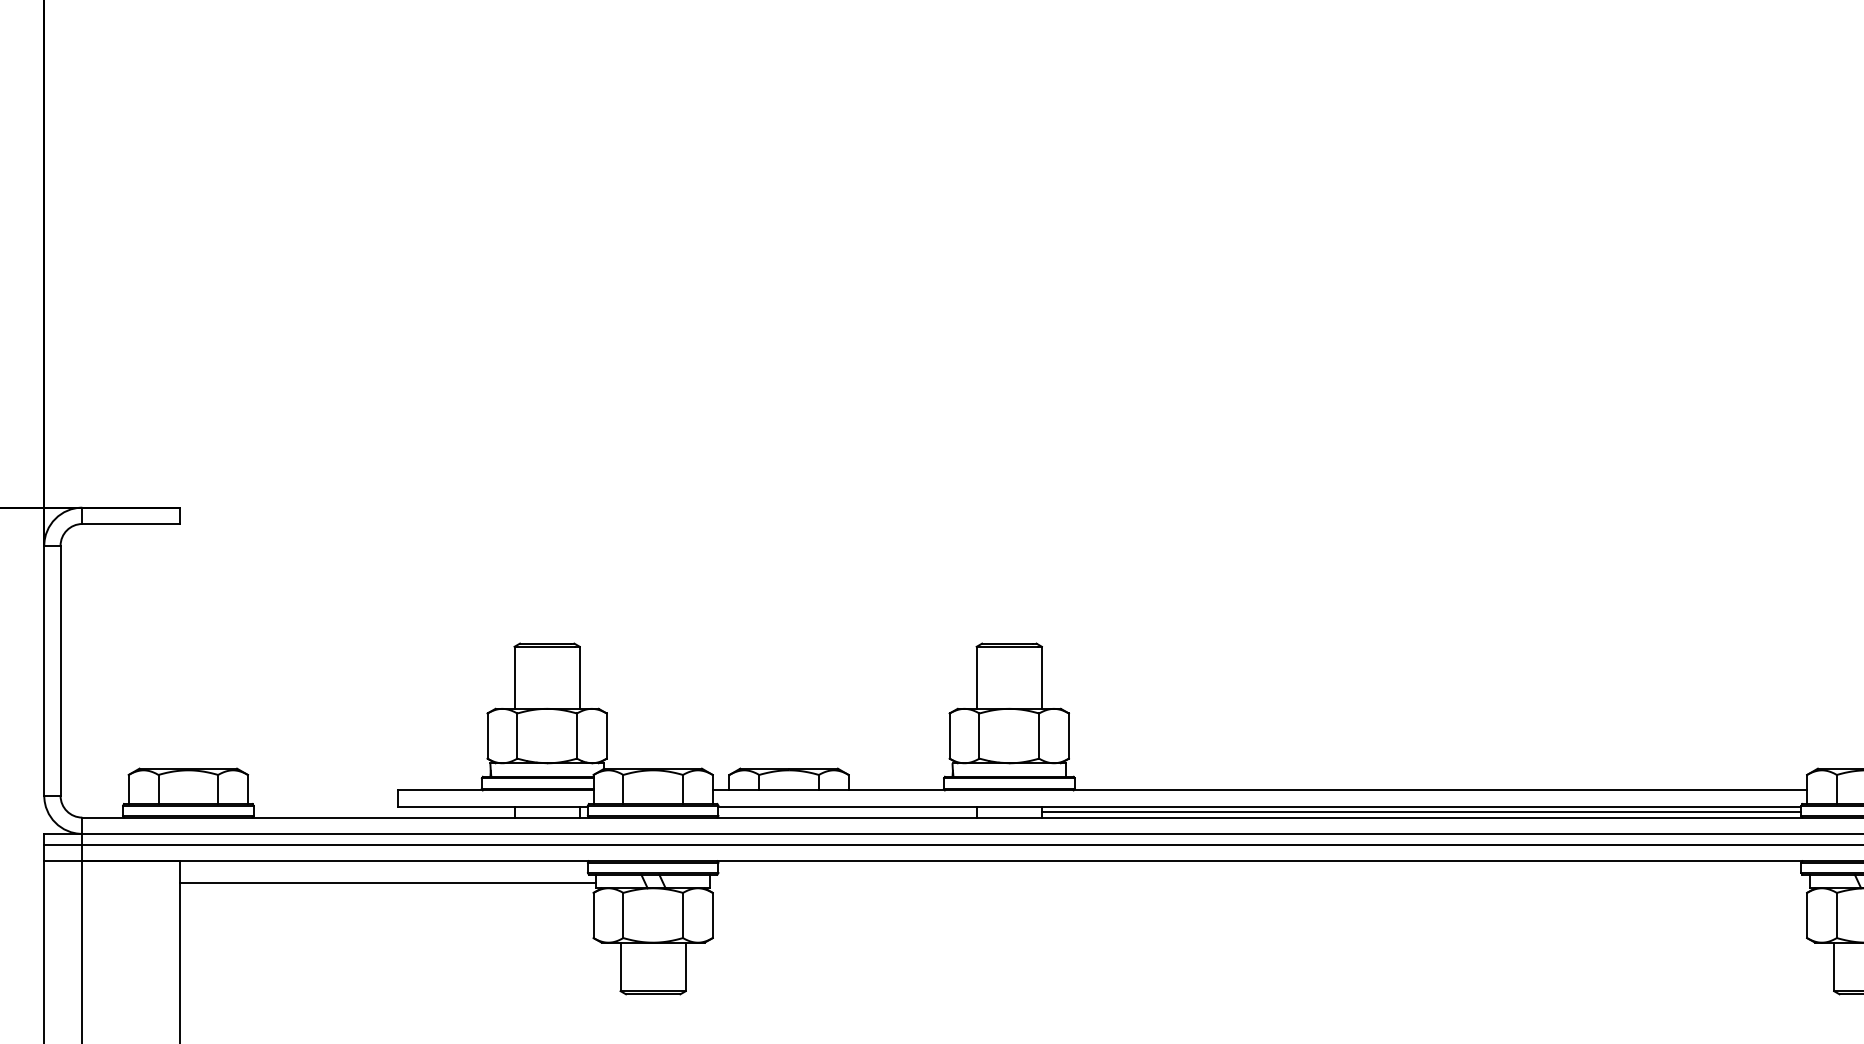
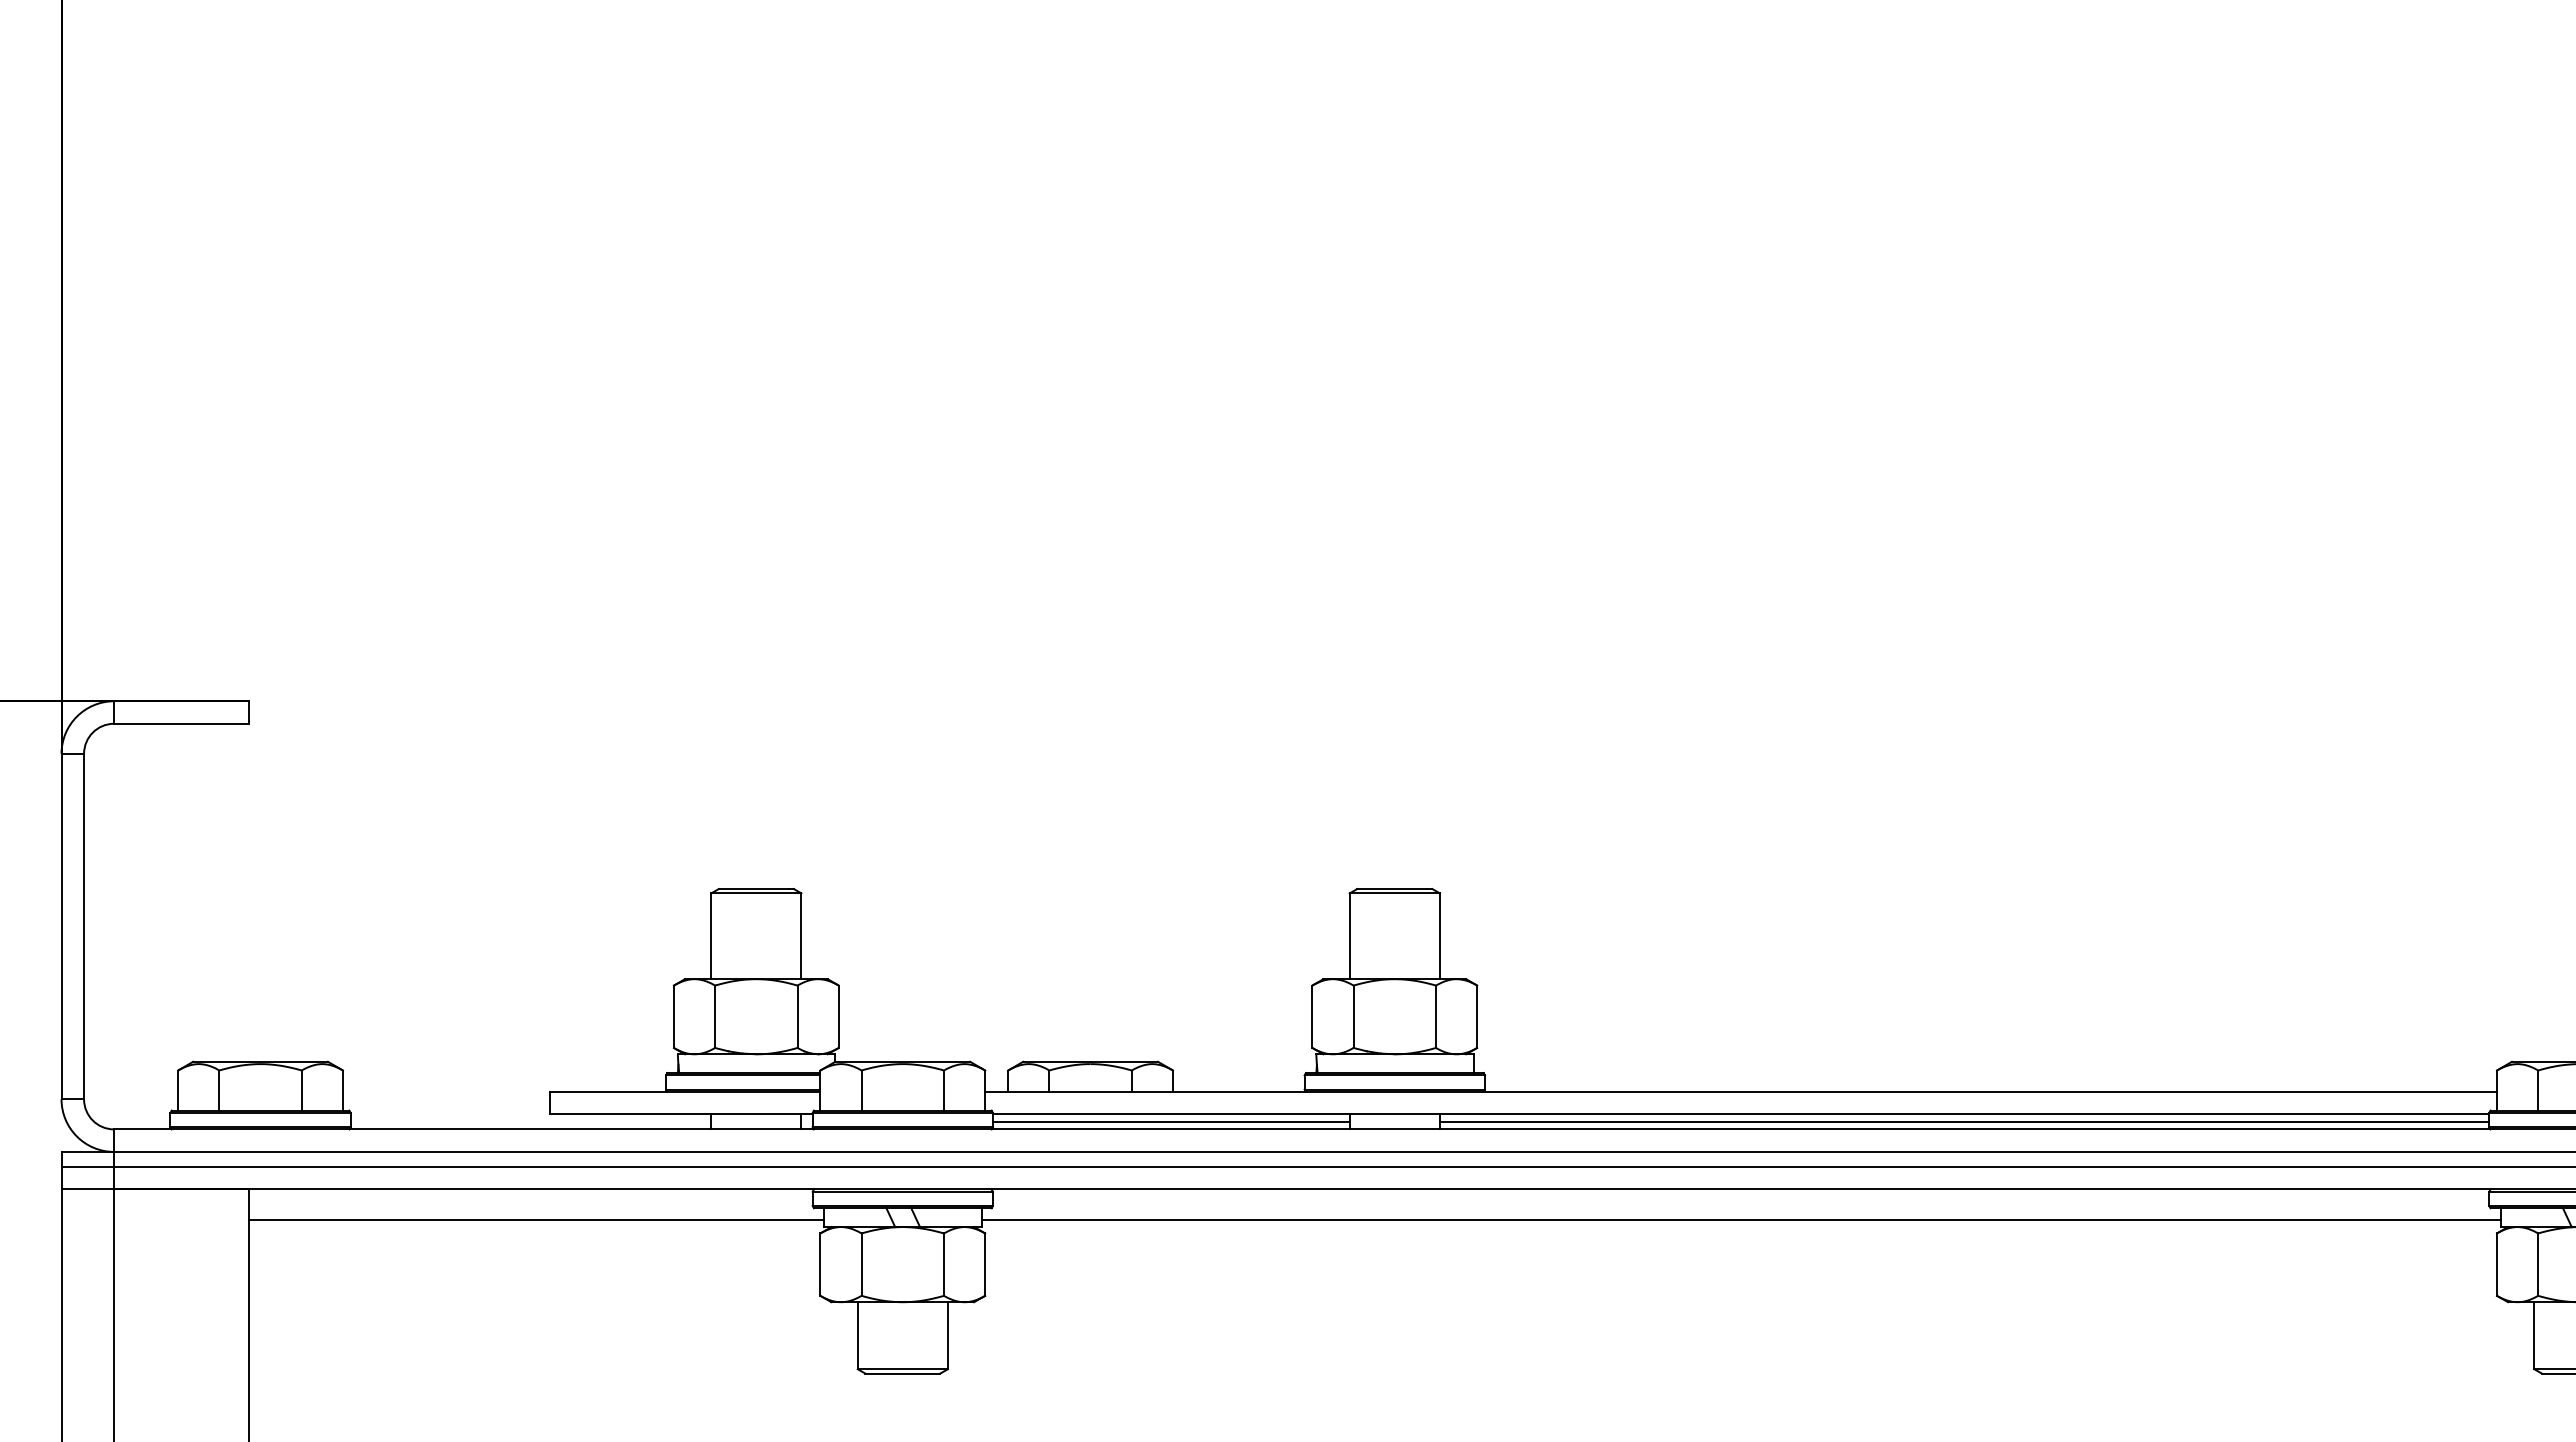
line: (846, 811) -> (1170, 1121), added
line: (1259, 882) -> (1740, 1219), added

